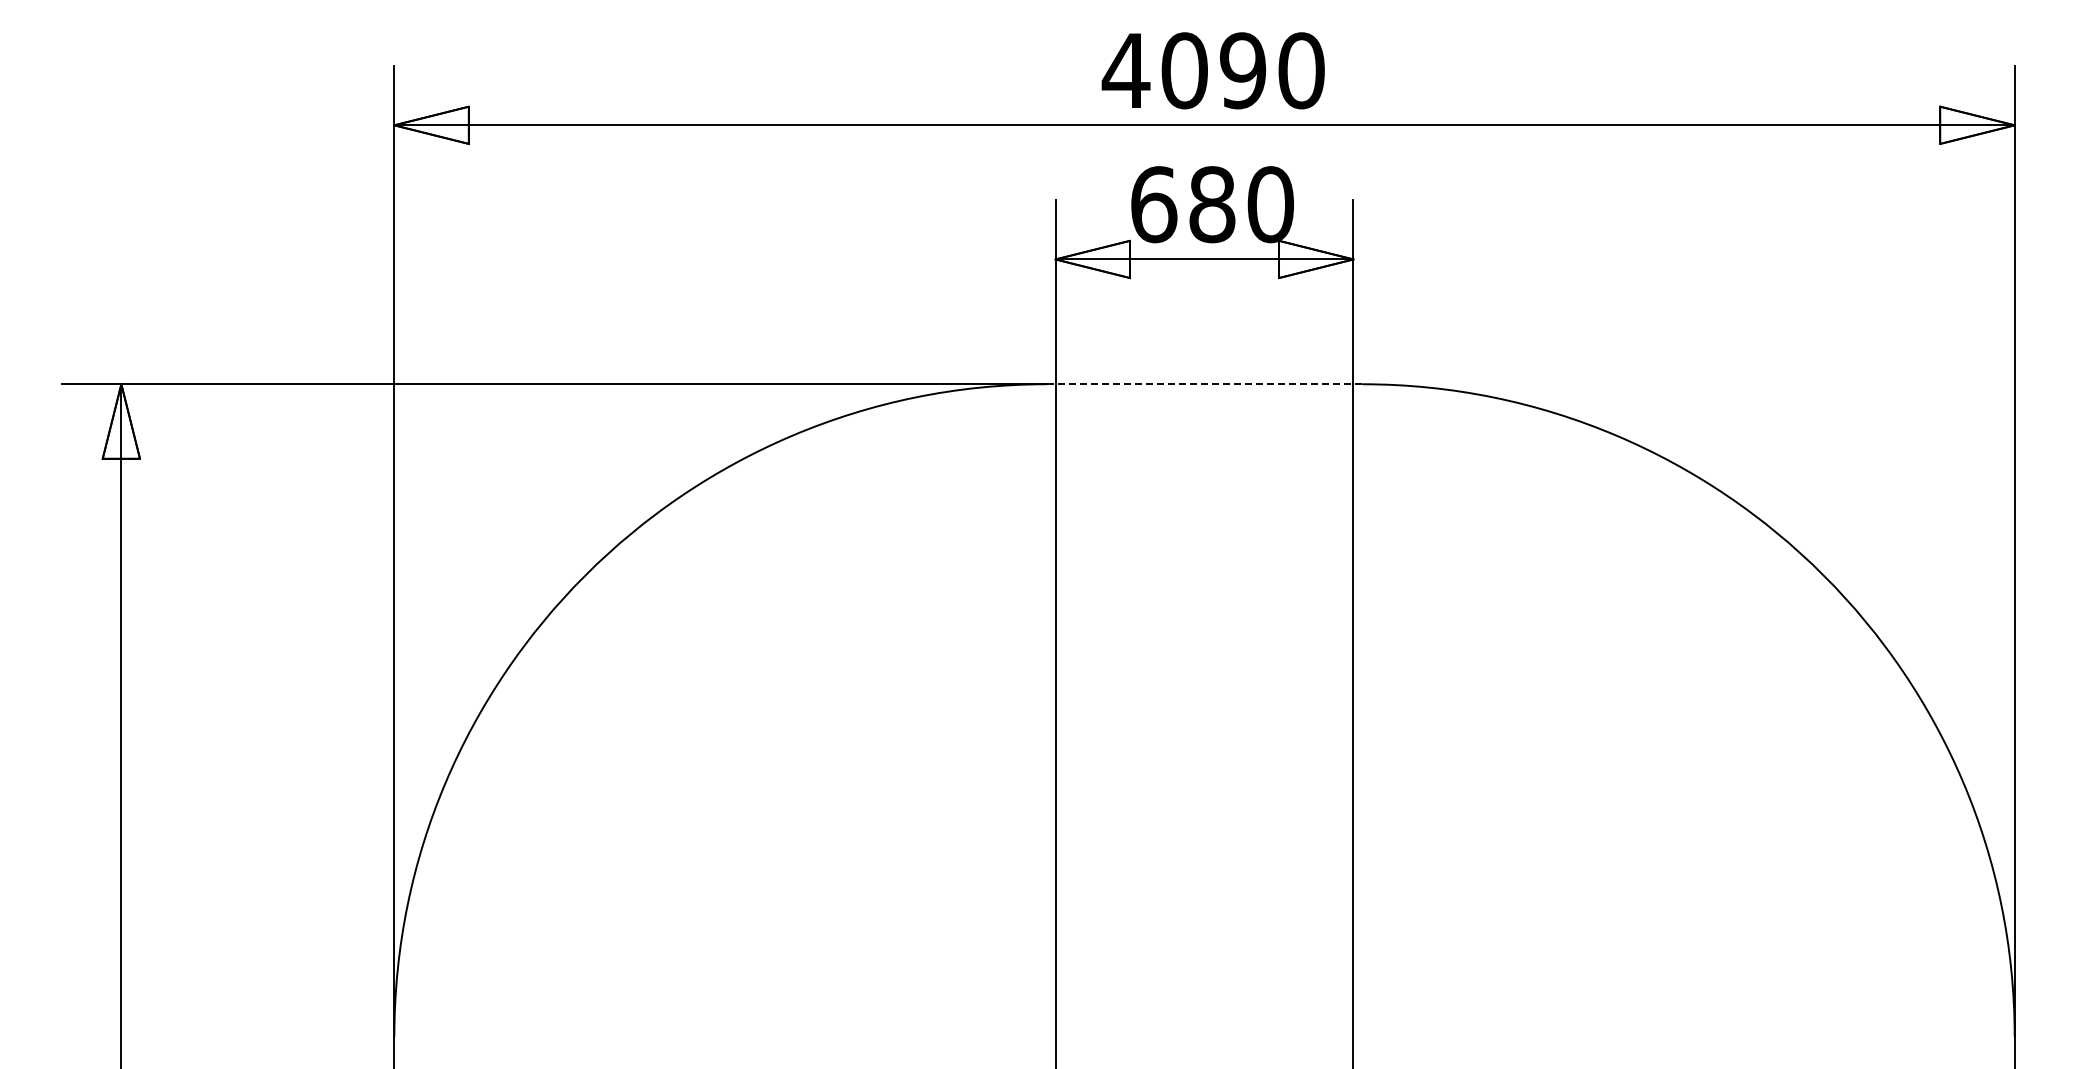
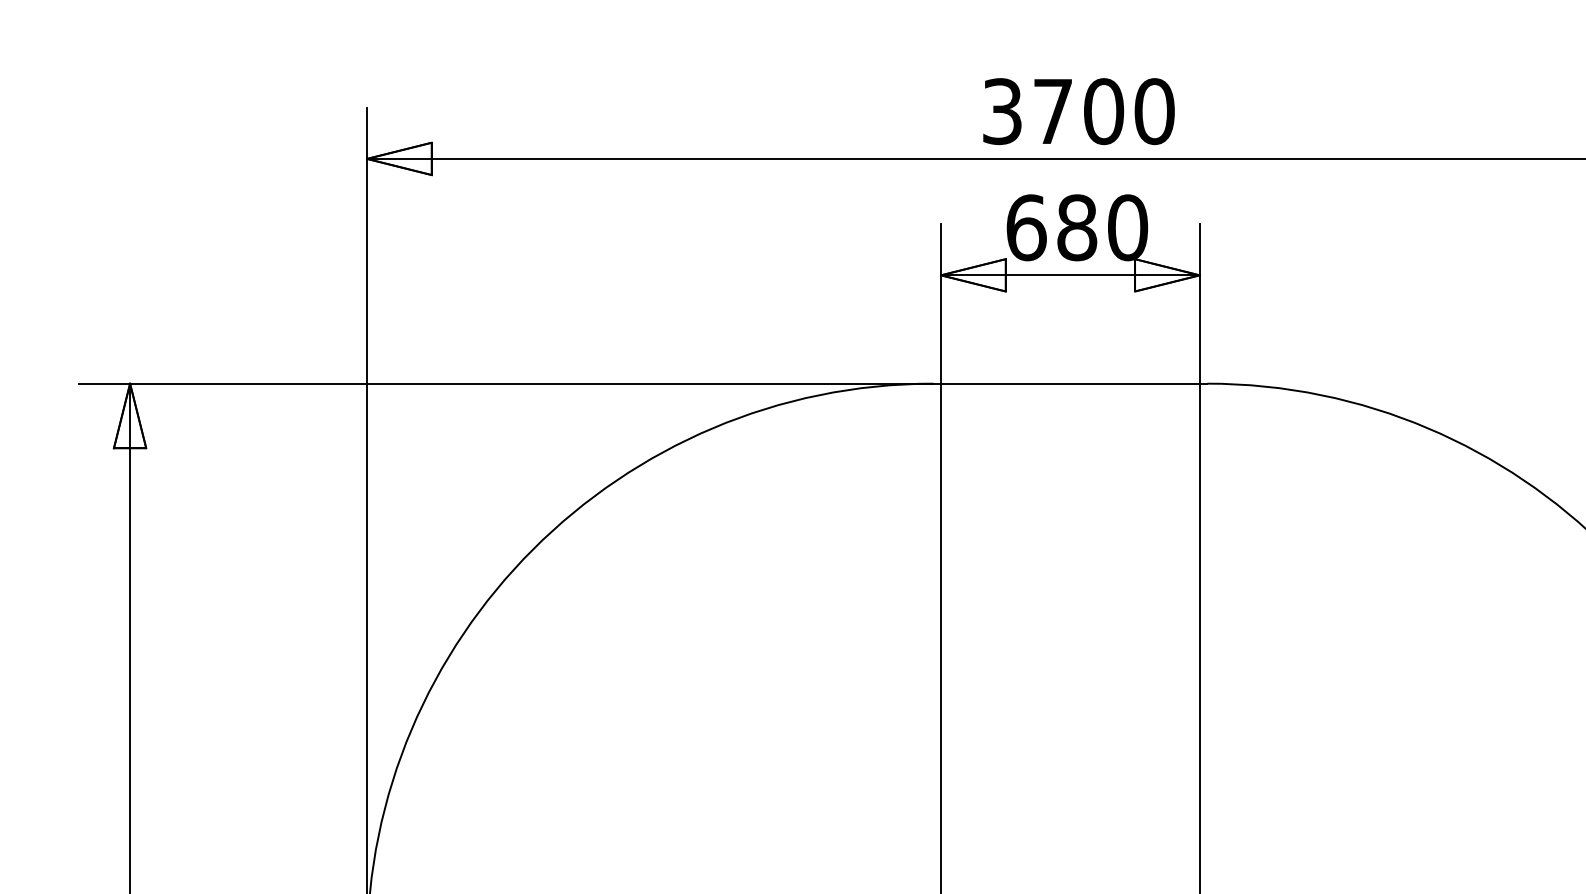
text: (1183, 70) -> (1052, 111), 4090 -> 3700
line: (1204, 384) -> (1070, 383), dashed -> solid

